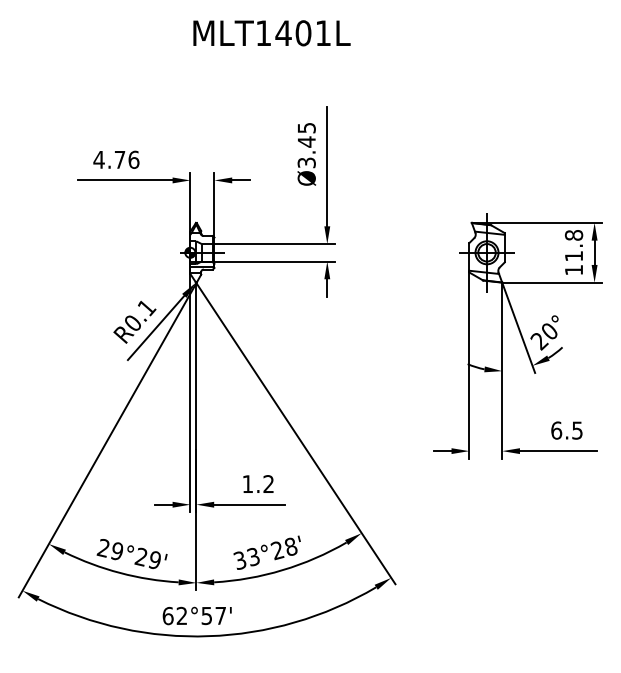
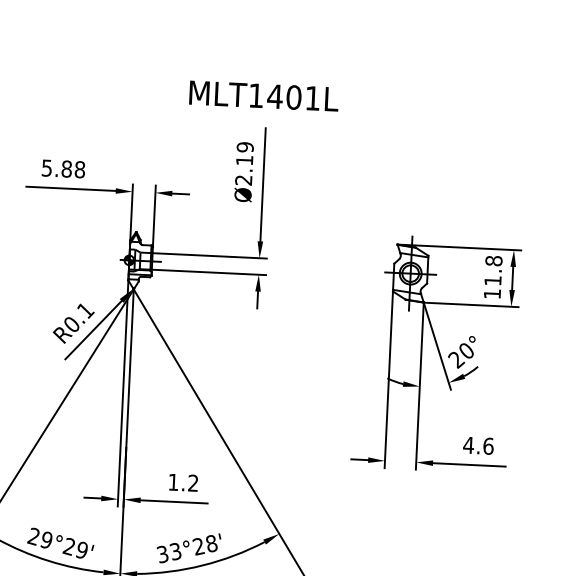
text: (271, 33) -> (263, 96), moved
text: (306, 145) -> (244, 163), Ø3.45 -> Ø2.19
text: (116, 159) -> (63, 168), 4.76 -> 5.88
text: (566, 430) -> (478, 445), 6.5 -> 4.6

